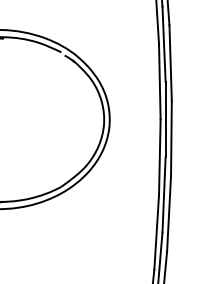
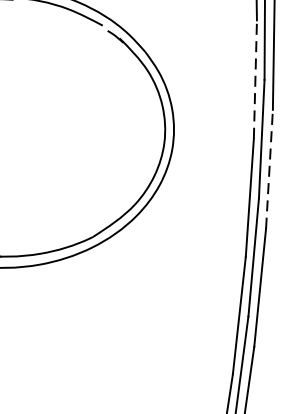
line: (159, 81) -> (254, 78), solid -> dashed
line: (171, 138) -> (269, 169), solid -> dashed

